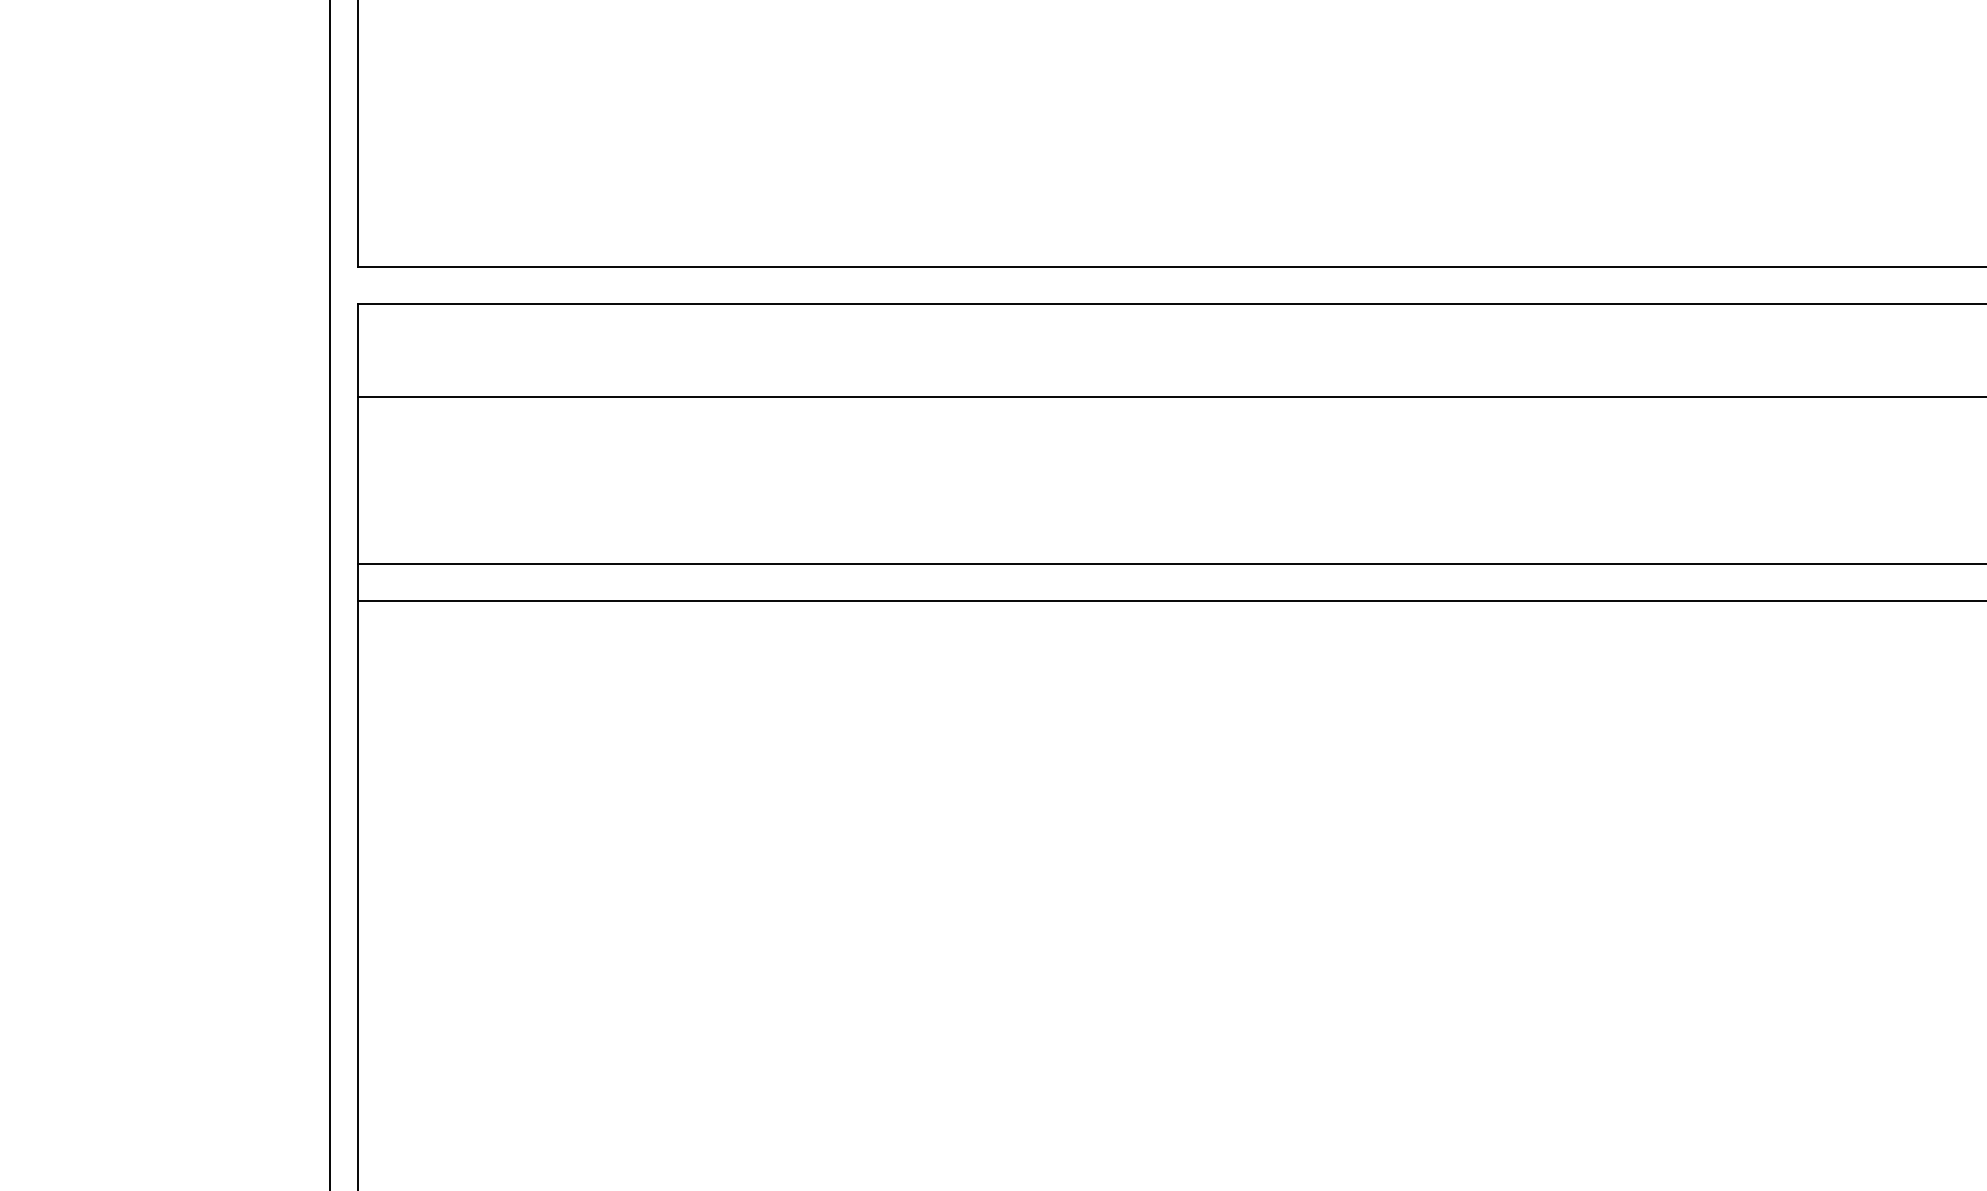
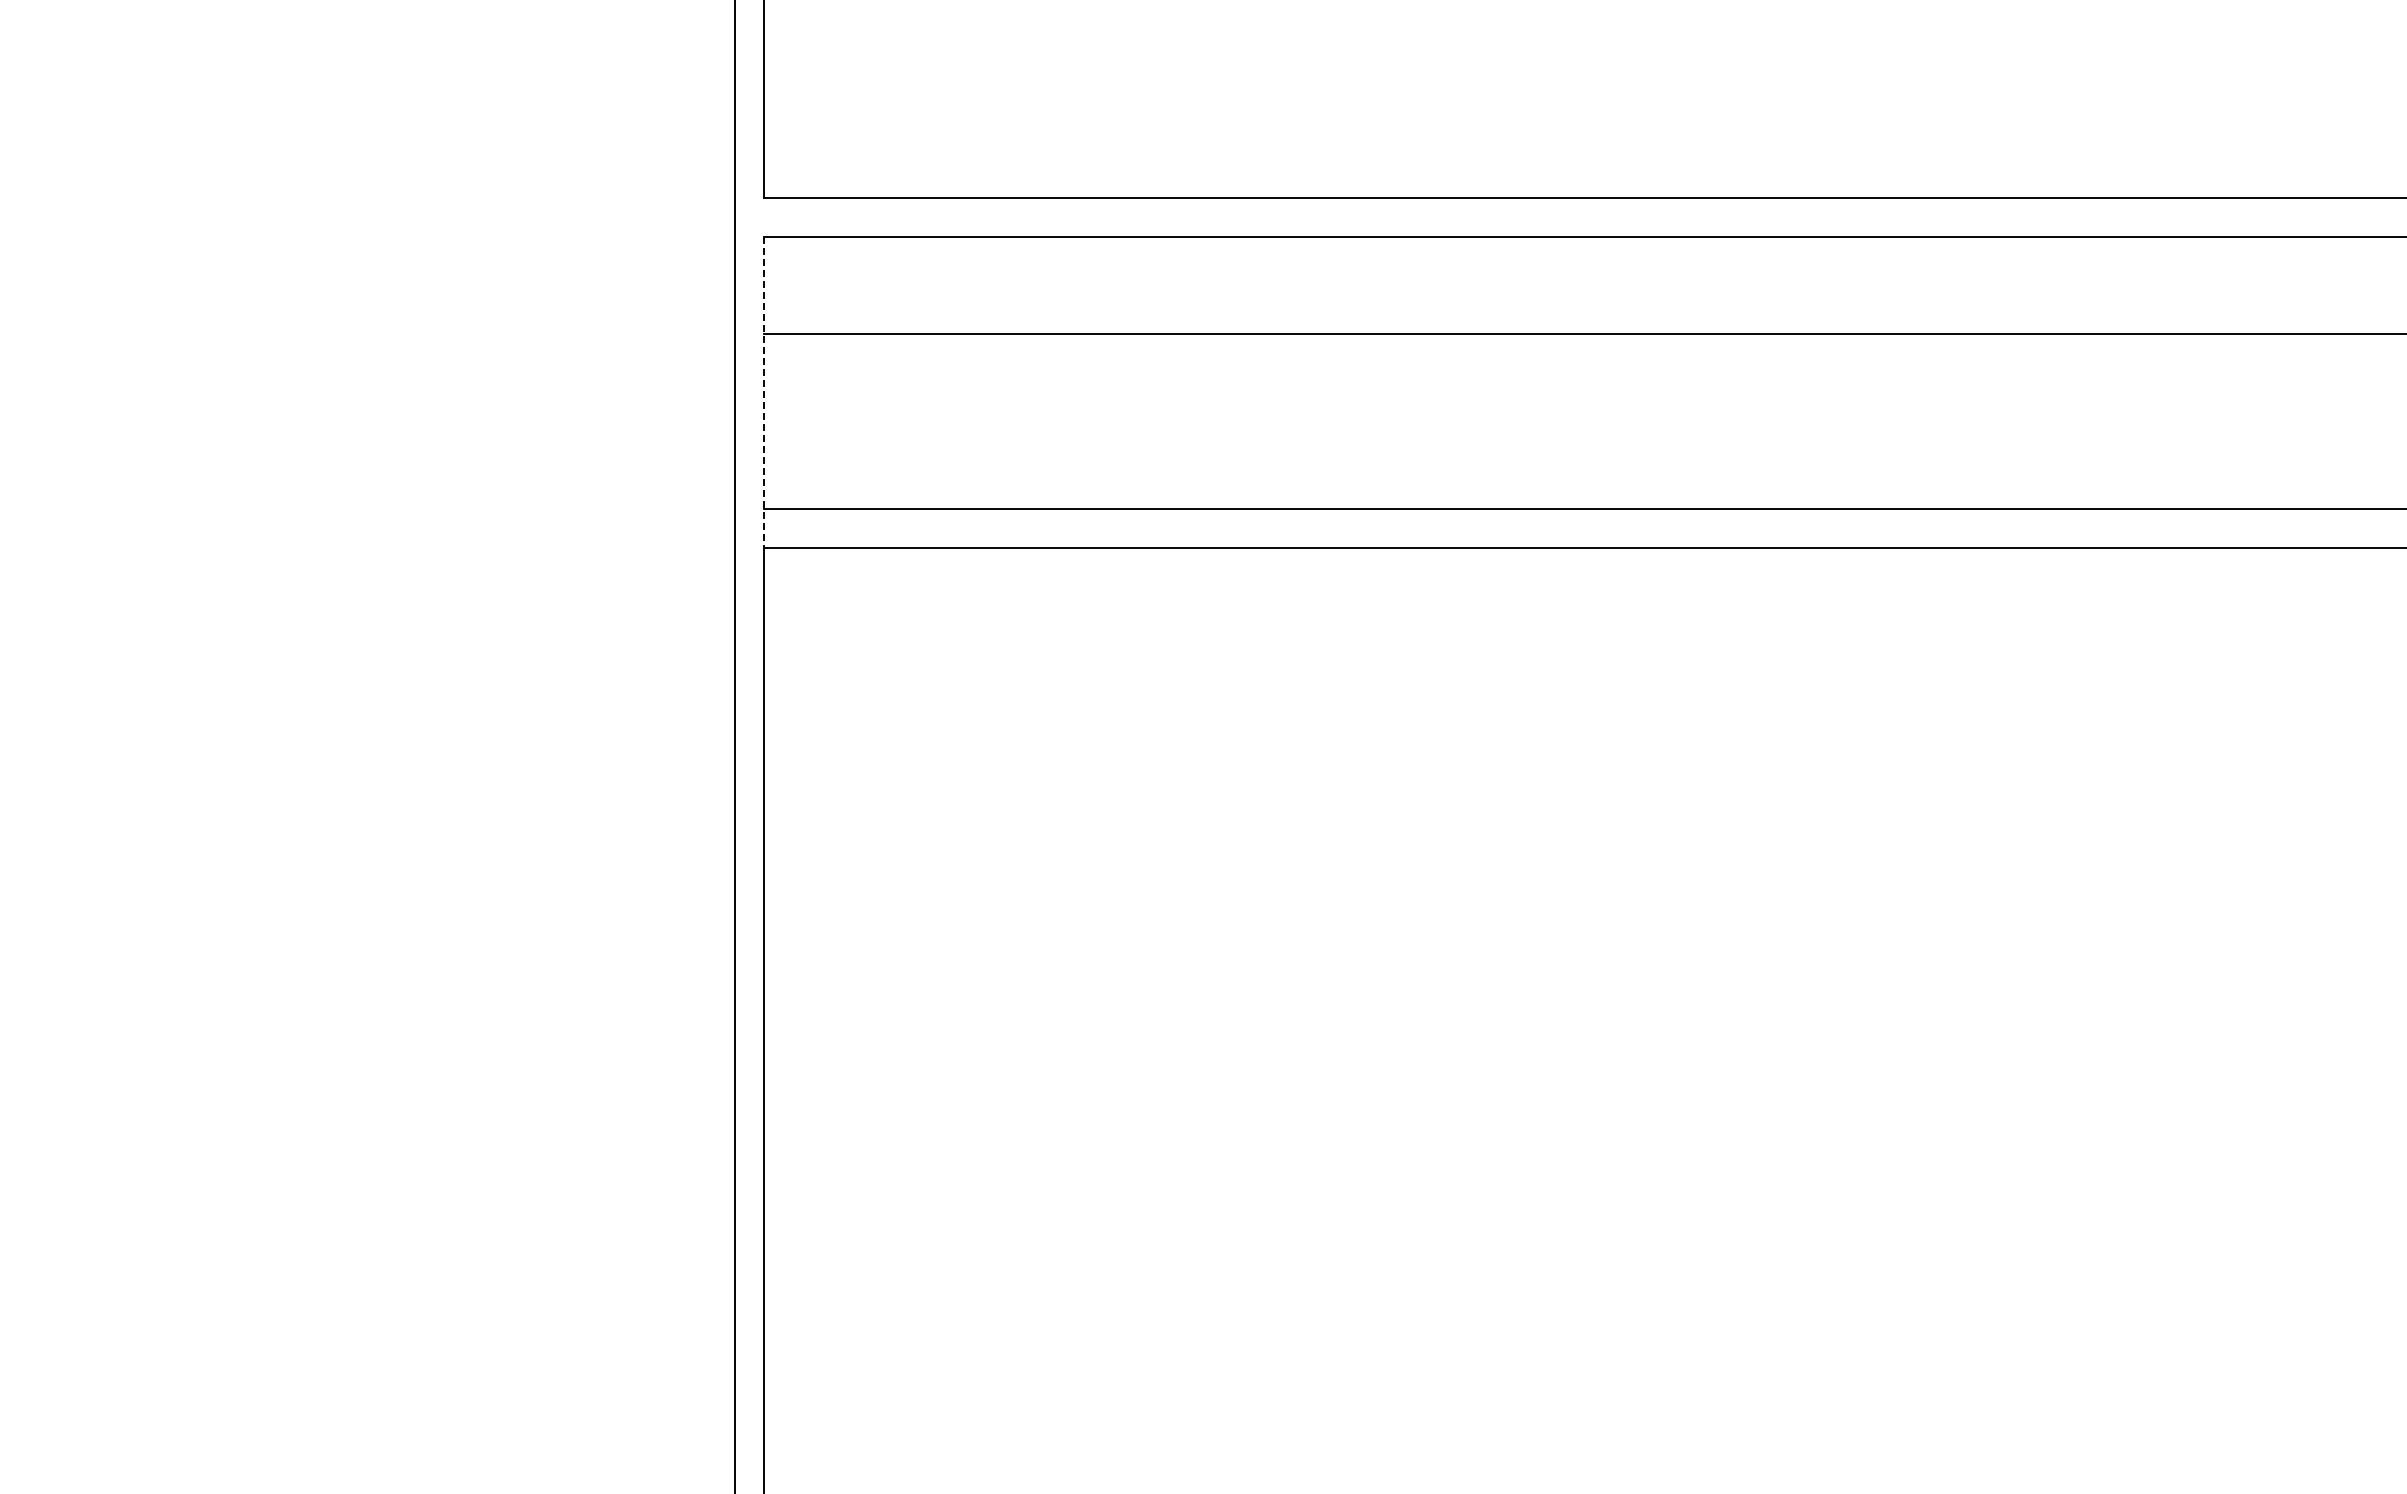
line: (357, 452) -> (763, 392), solid -> dashed

